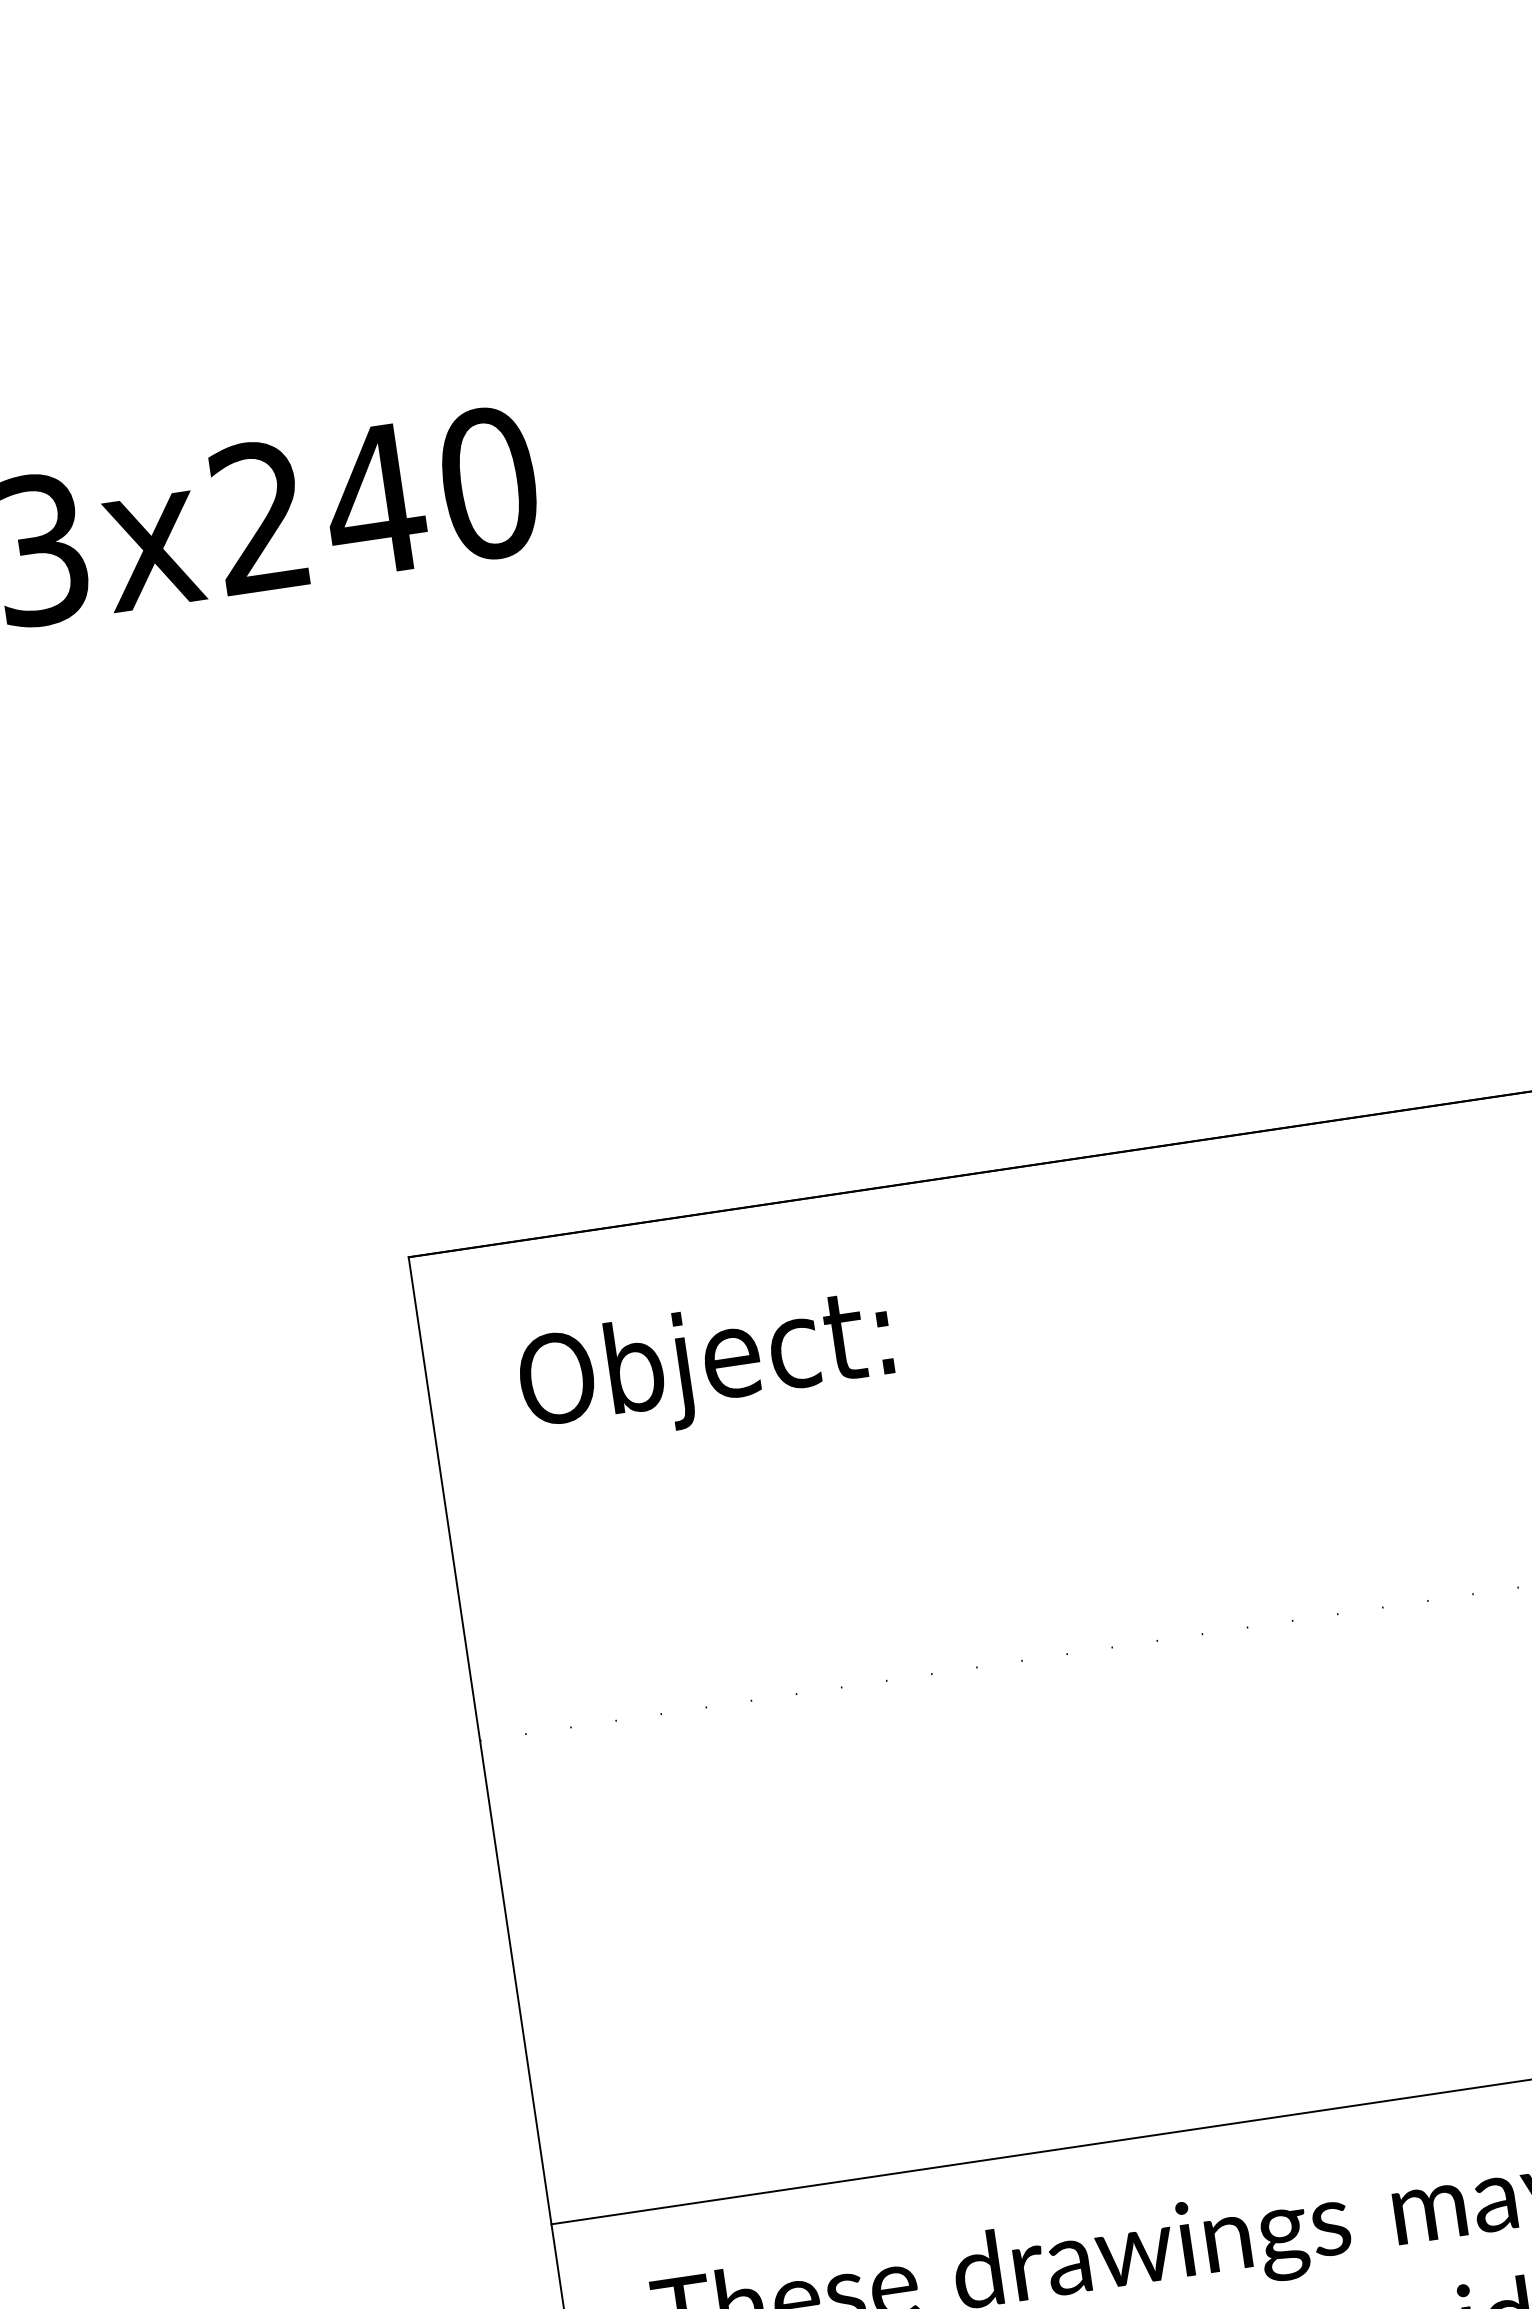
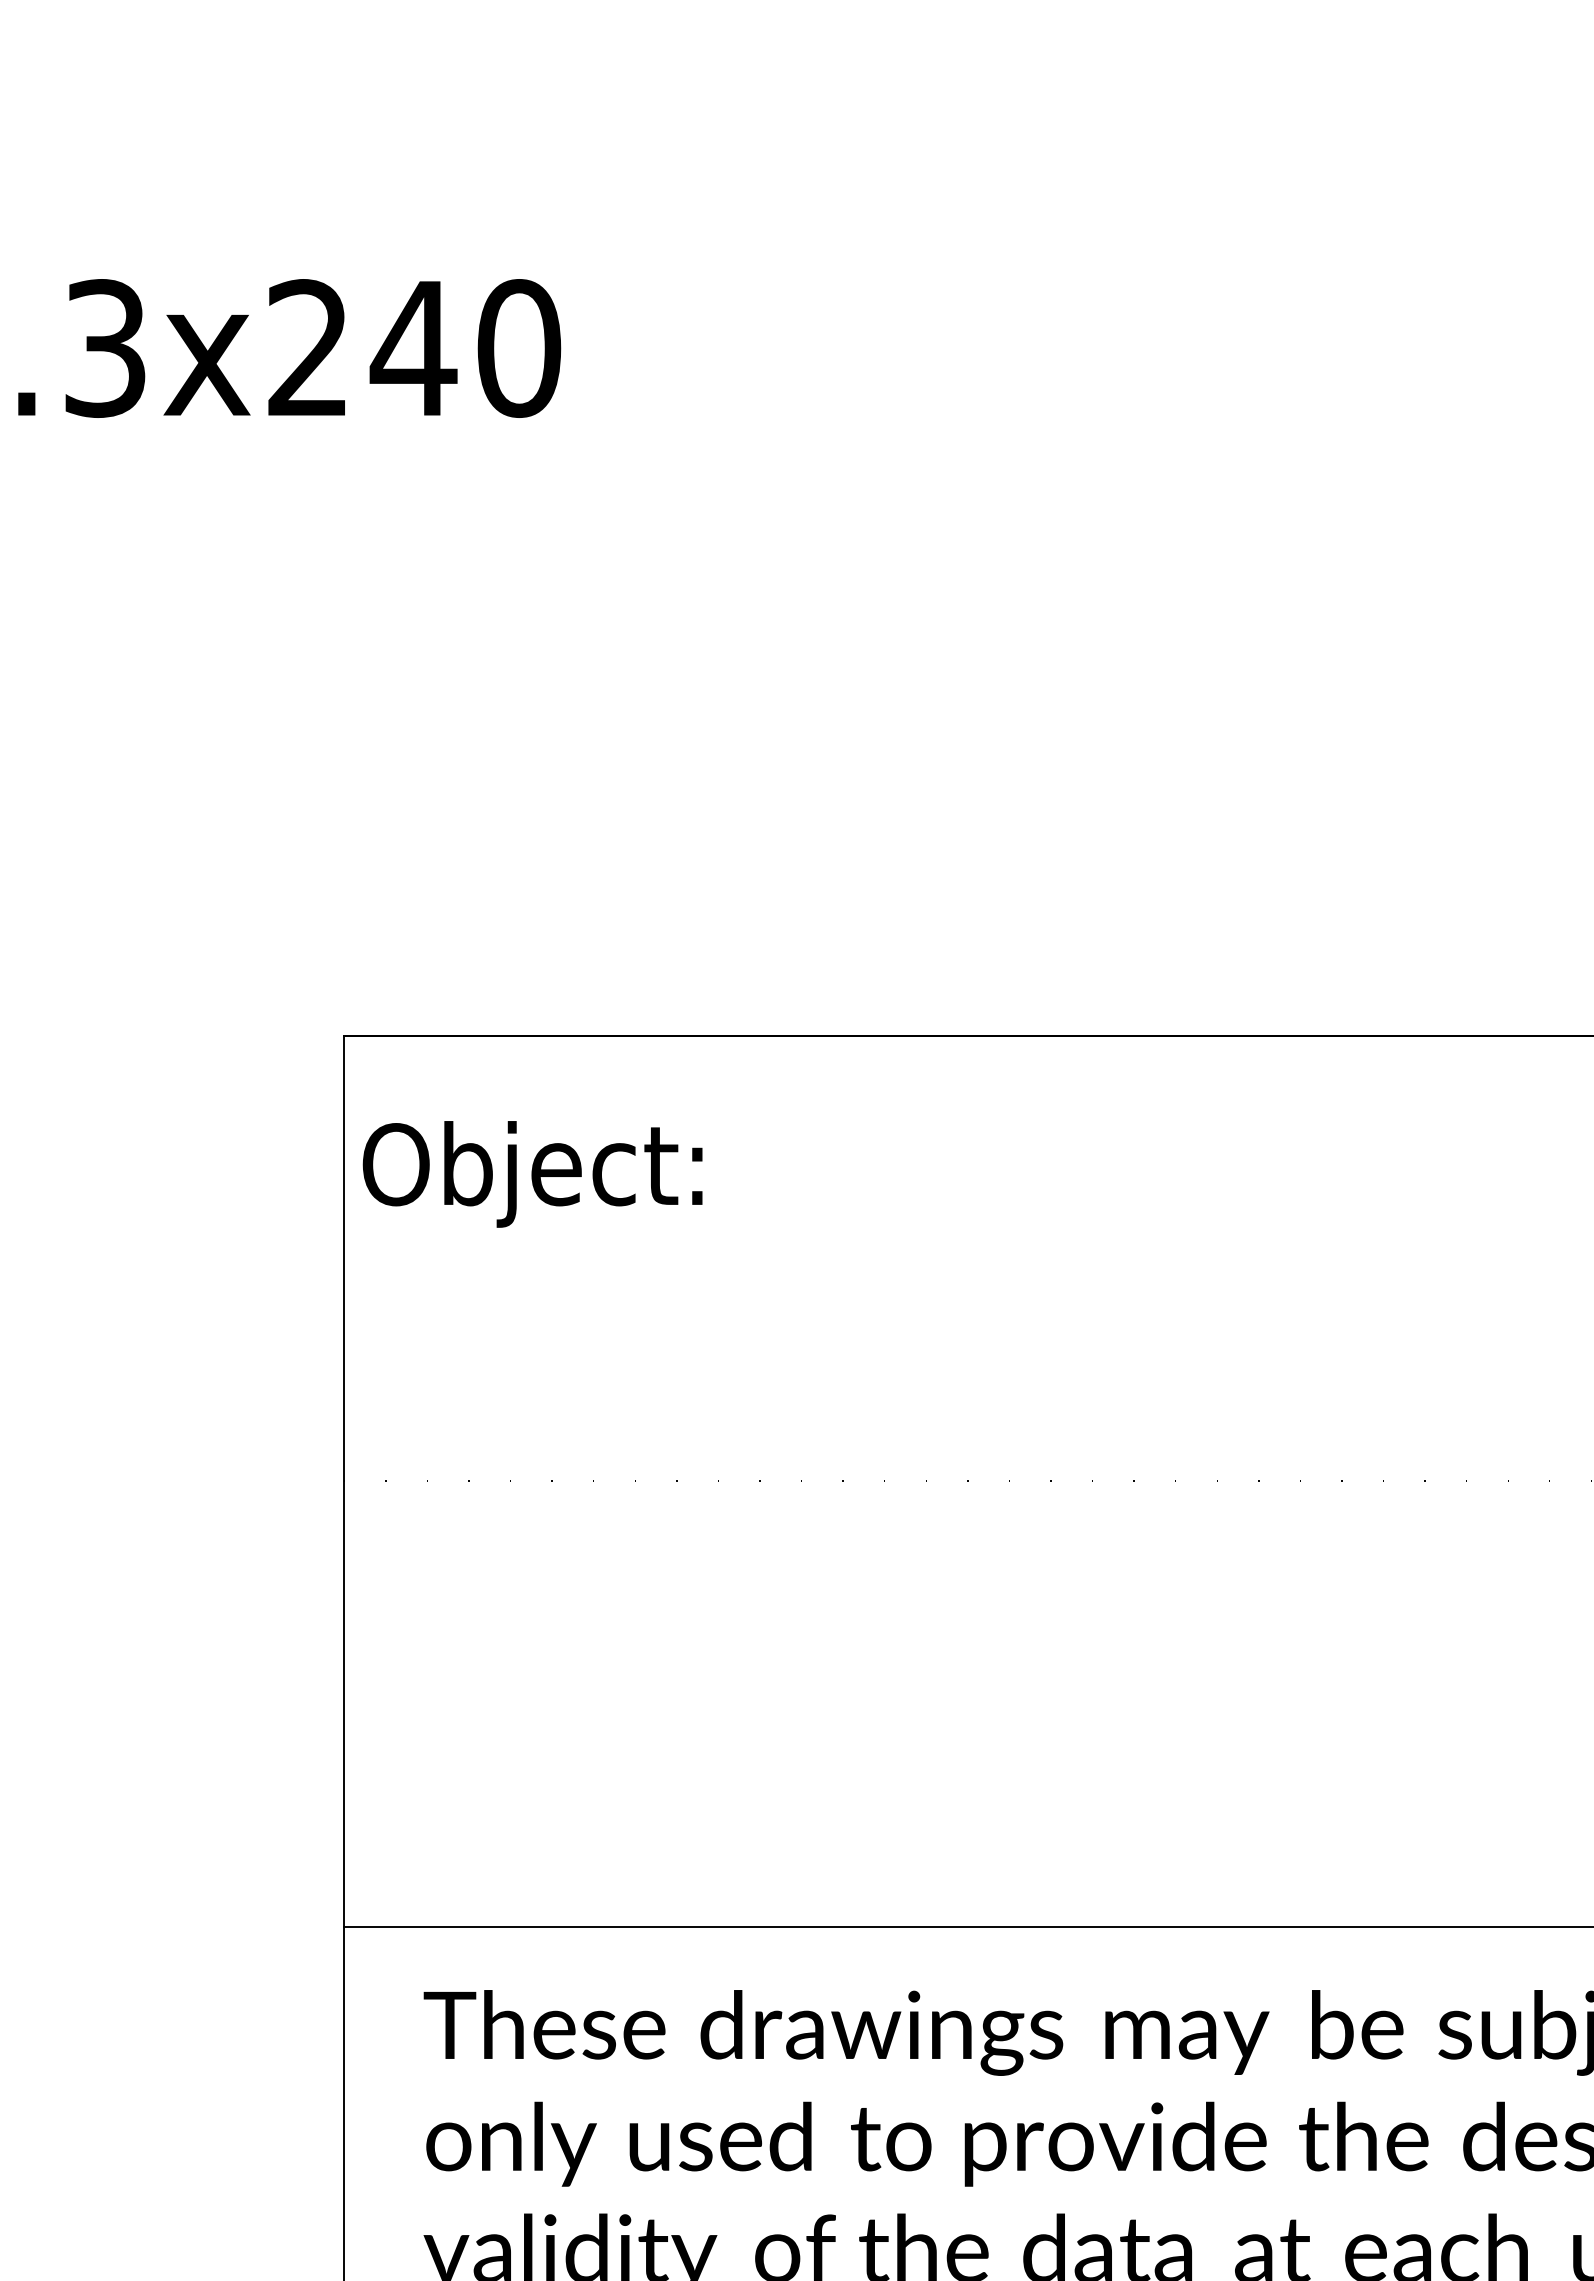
text: (706, 1367) -> (532, 1174), moved

